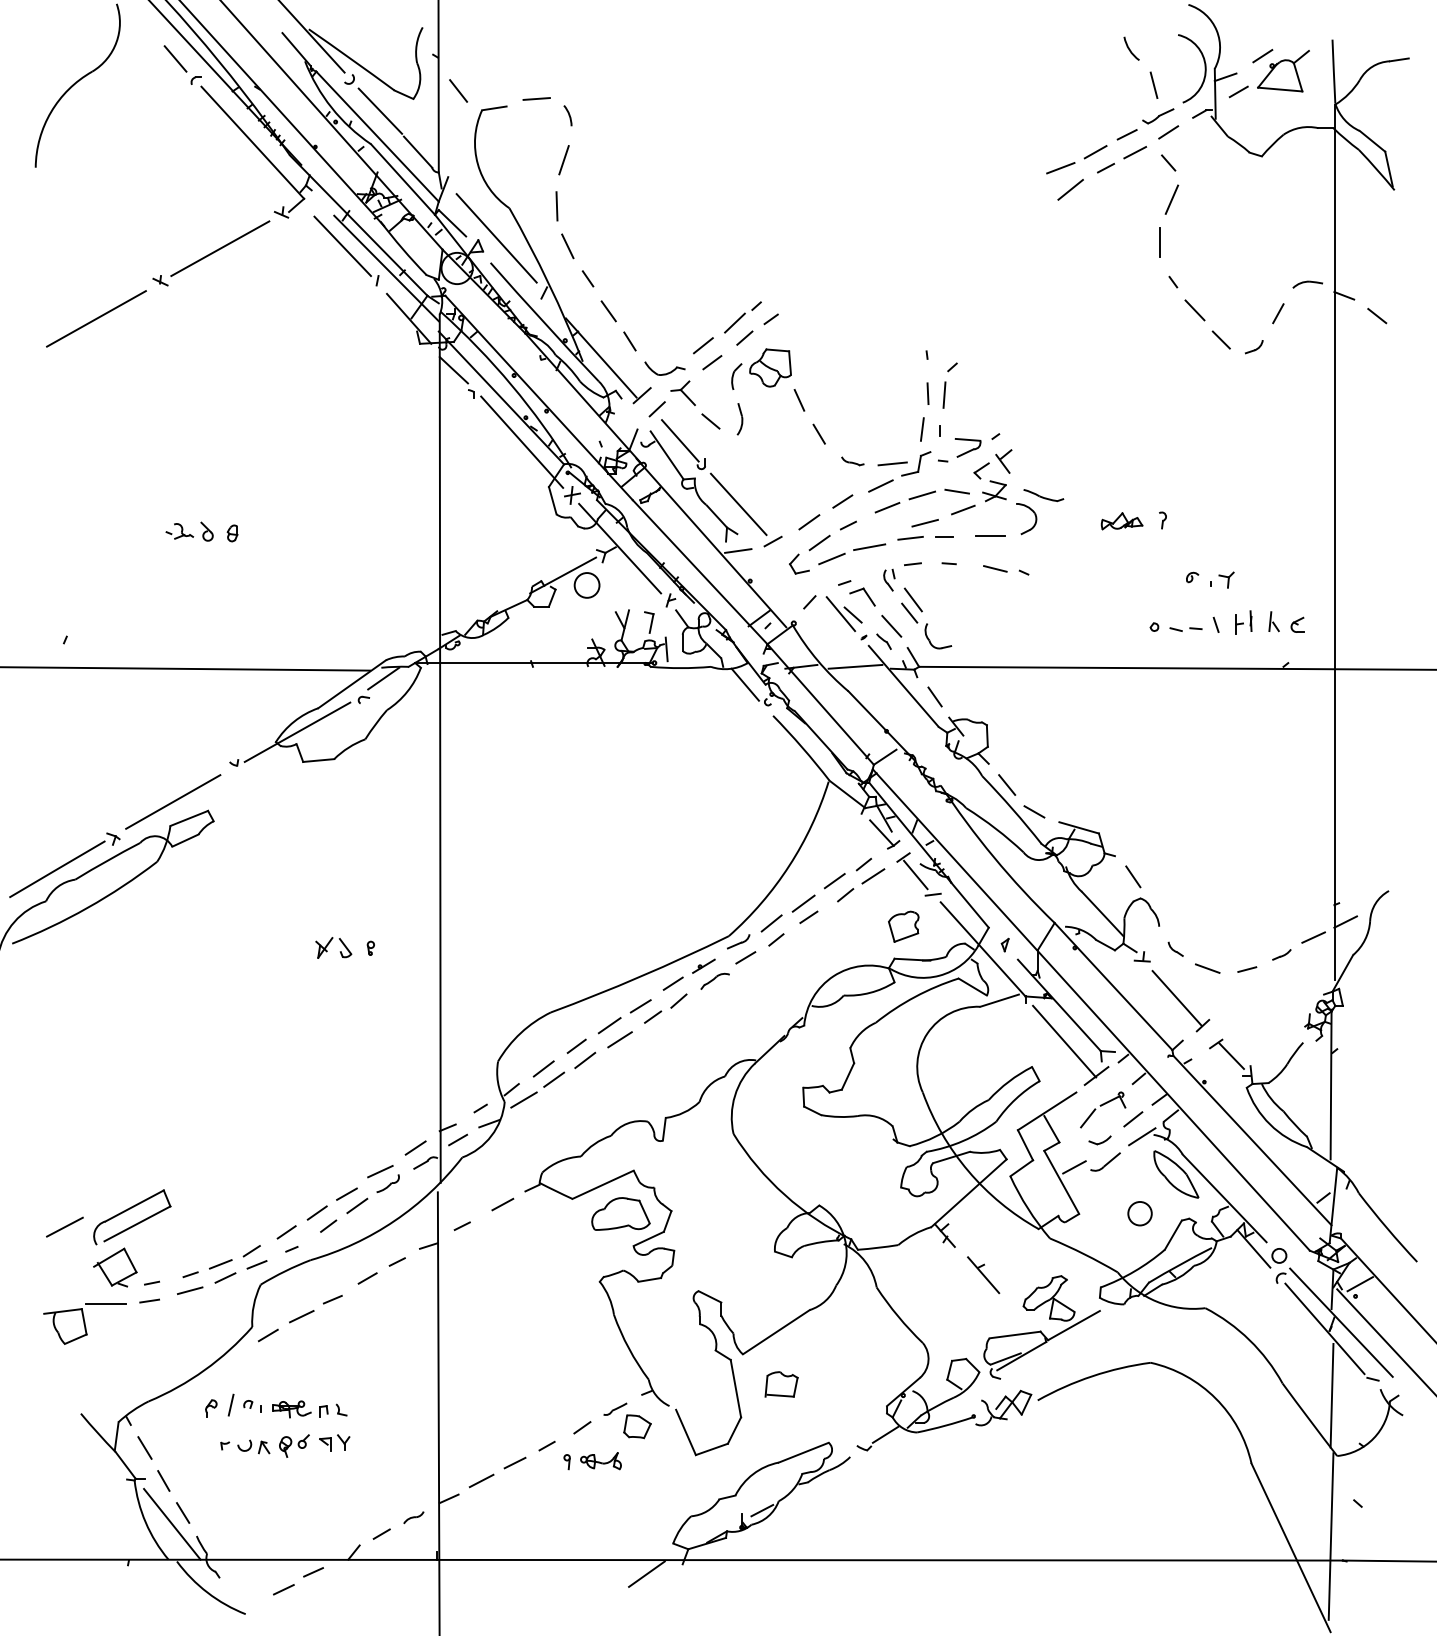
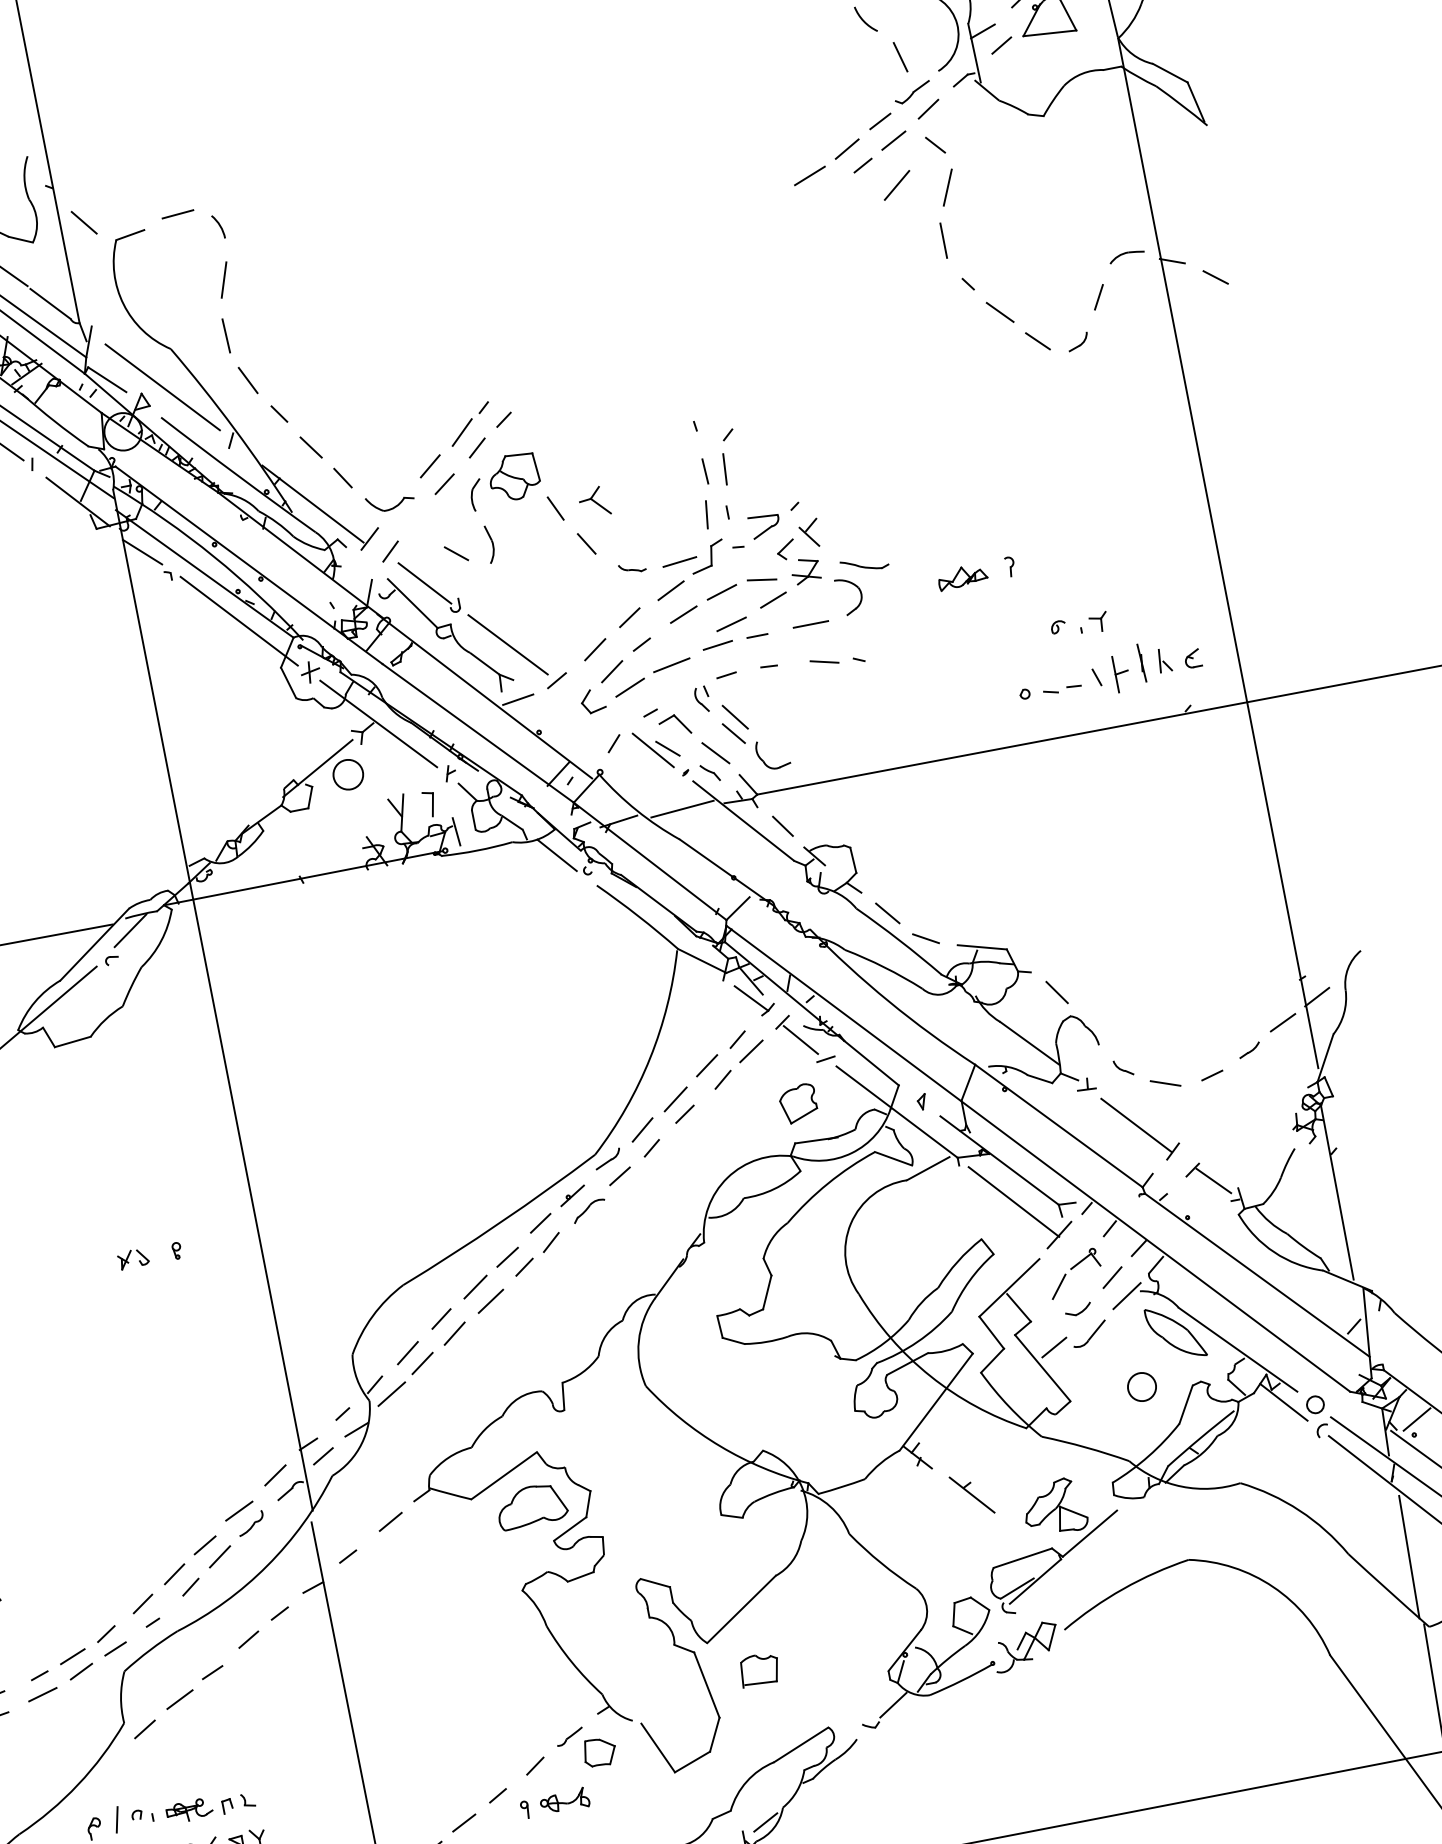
line: (1070, 189) -> (896, 185), moved
part: (682, 392) -> (593, 501), moved
part: (1243, 622) -> (1128, 668), size x1.6
part: (333, 947) -> (132, 1258), size x0.7

